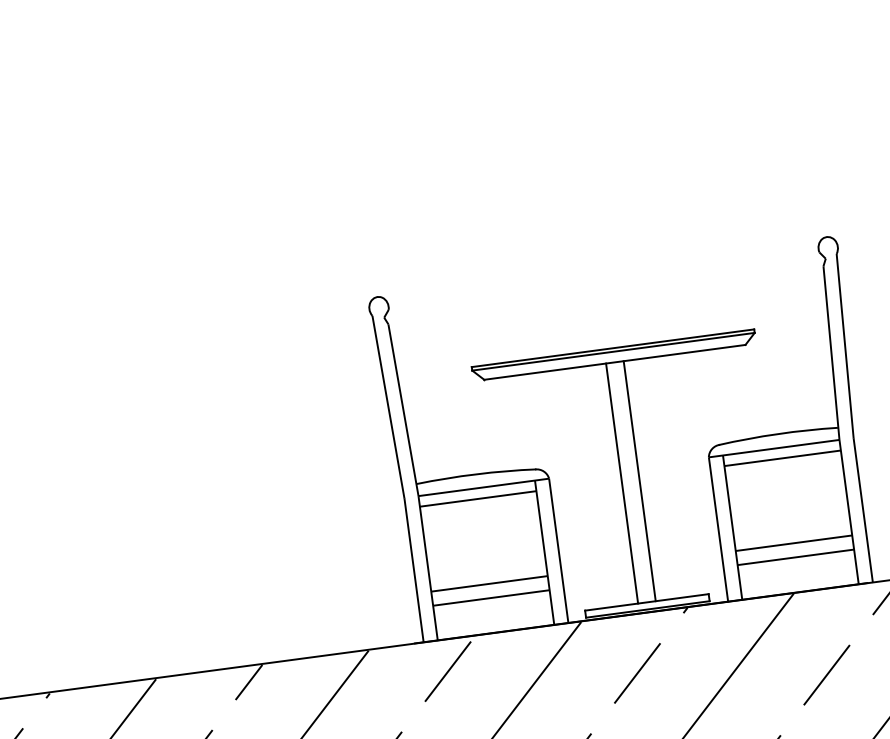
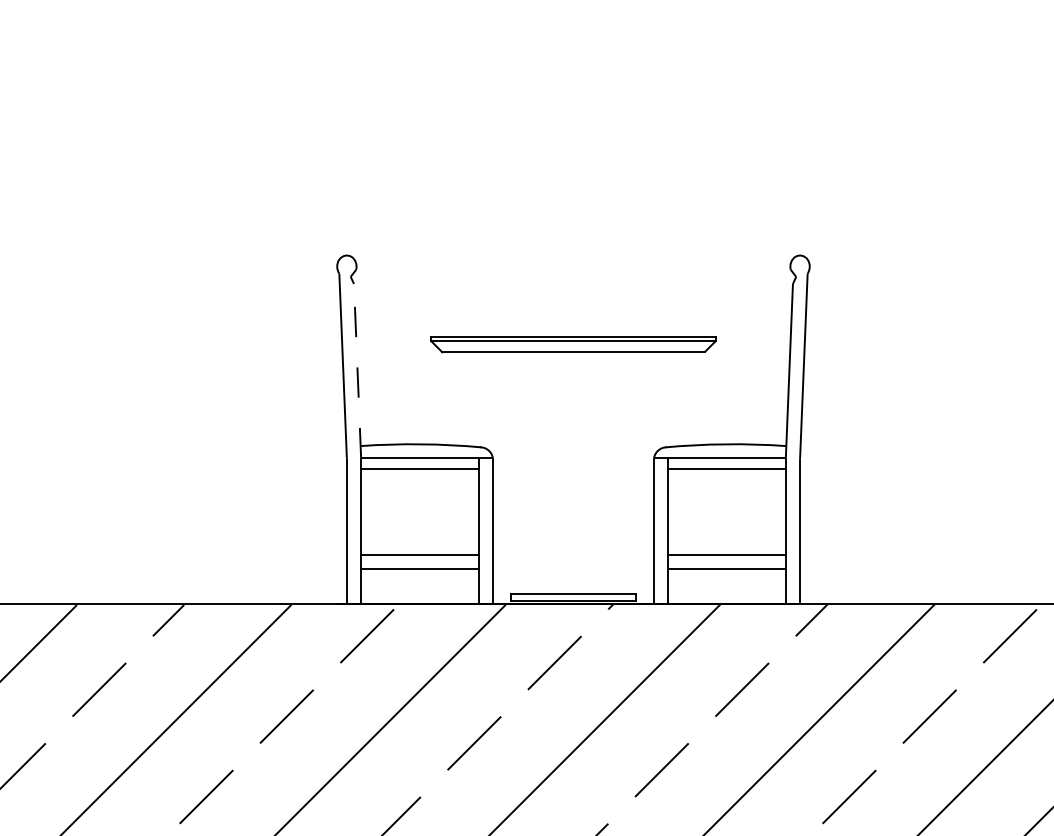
line: (403, 409) -> (357, 370), solid -> dashed
line: (639, 480) -> (582, 472), removed
line: (621, 483) -> (564, 472), removed

